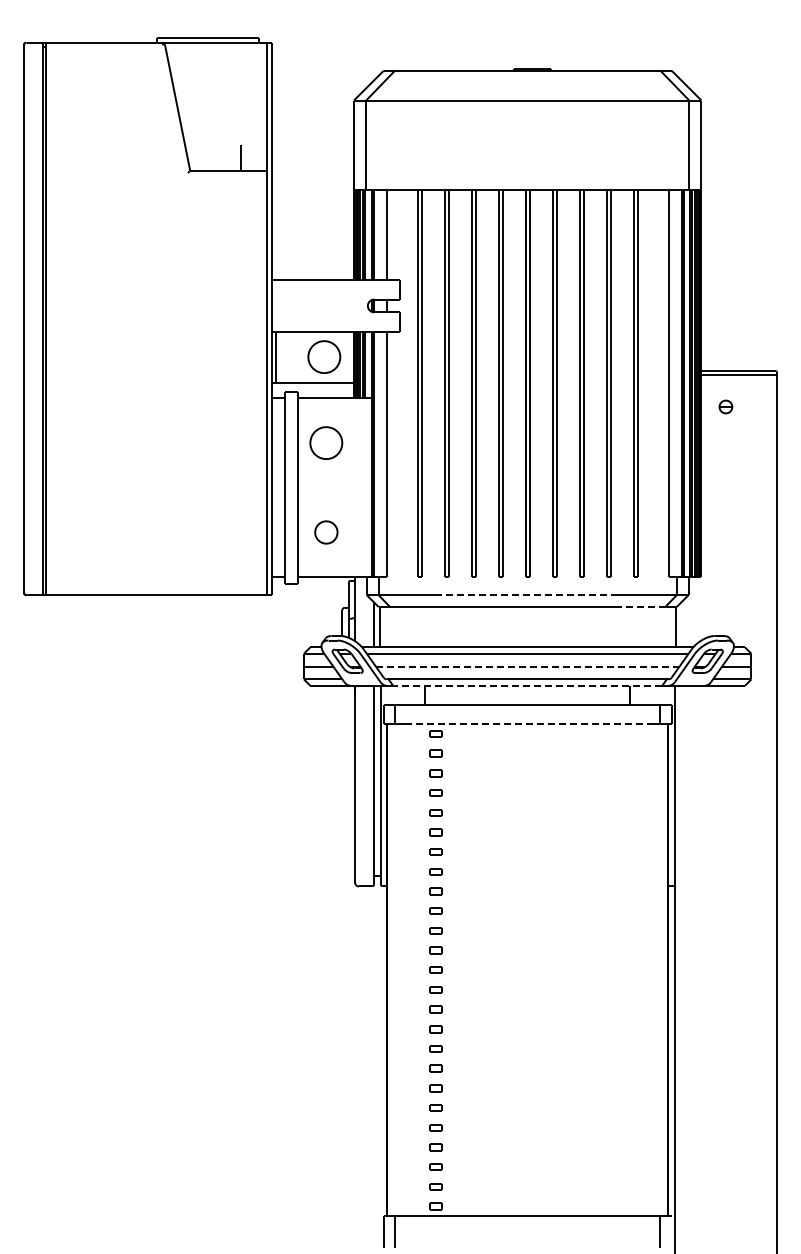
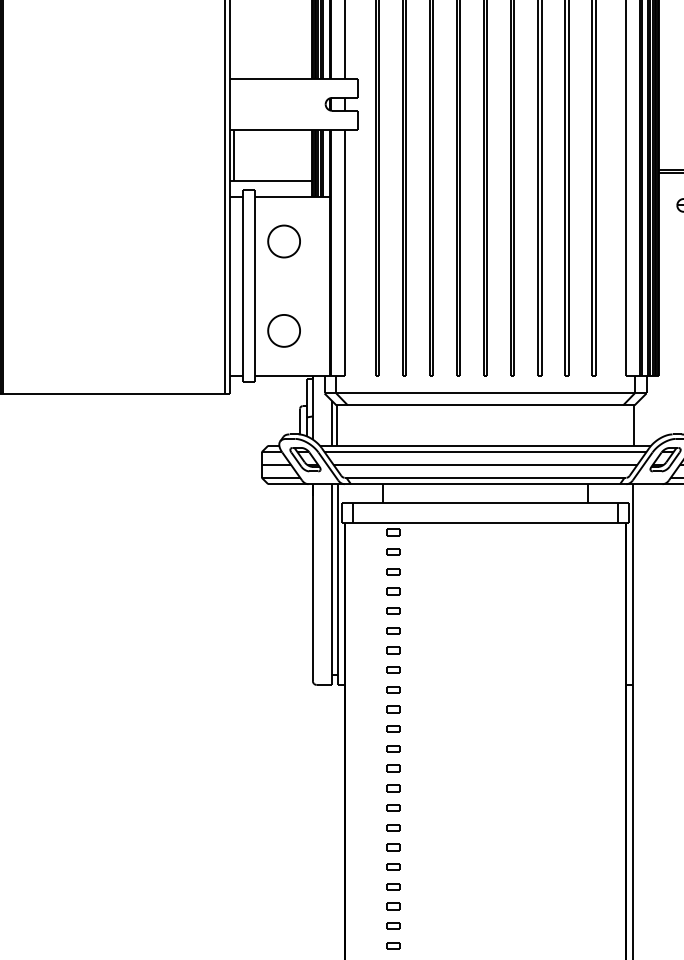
part: (324, 356) -> (282, 154), removed
part: (326, 532) -> (284, 330), size x1.43
line: (527, 595) -> (485, 393), dashed -> solid
line: (640, 606) -> (598, 404), dashed -> solid
line: (527, 666) -> (485, 464), dashed -> solid
line: (527, 685) -> (485, 483), dashed -> solid
line: (528, 724) -> (486, 522), dashed -> solid

